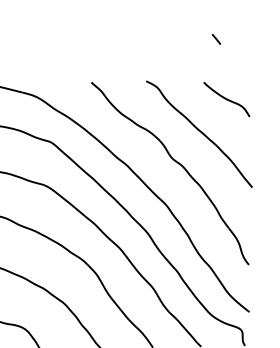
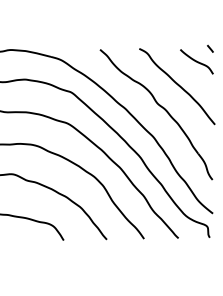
line: (216, 38) -> (210, 48), moved

